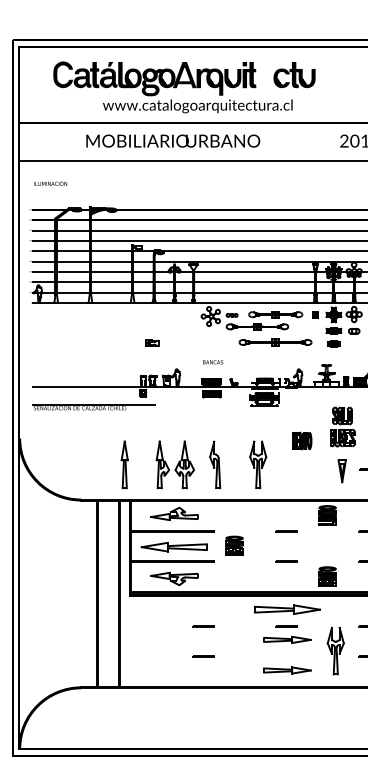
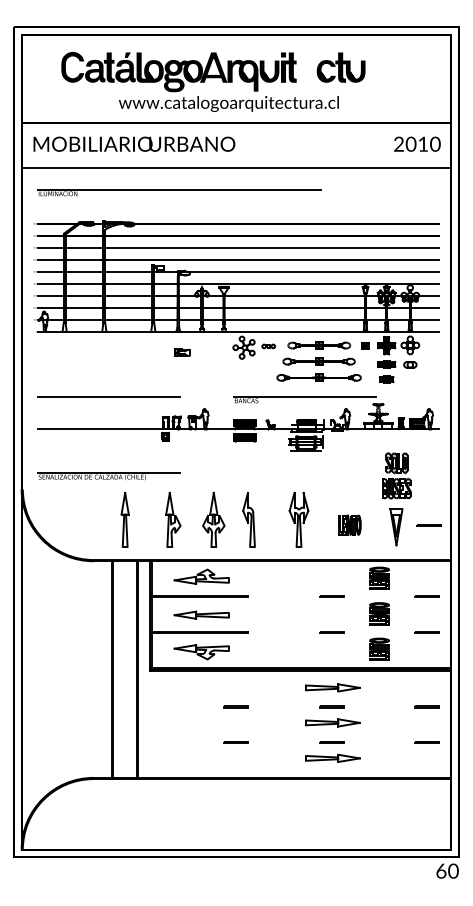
text: (173, 140) -> (134, 143), moved
line: (155, 180) -> (179, 189), added
part: (256, 326) -> (318, 361), moved
part: (152, 343) -> (182, 352), moved
line: (94, 358) -> (108, 396), added
line: (262, 358) -> (304, 396), added
part: (94, 406) -> (108, 475), moved
part: (301, 440) -> (349, 524), moved
part: (124, 464) -> (124, 519), moved
part: (162, 464) -> (173, 519), moved
part: (342, 471) -> (396, 527), size x1.43
part: (234, 545) -> (379, 613), moved
part: (174, 546) -> (201, 614), size x0.71
part: (287, 609) -> (332, 687), size x0.71
part: (335, 650) -> (388, 735), removed
line: (286, 656) -> (331, 742), added

